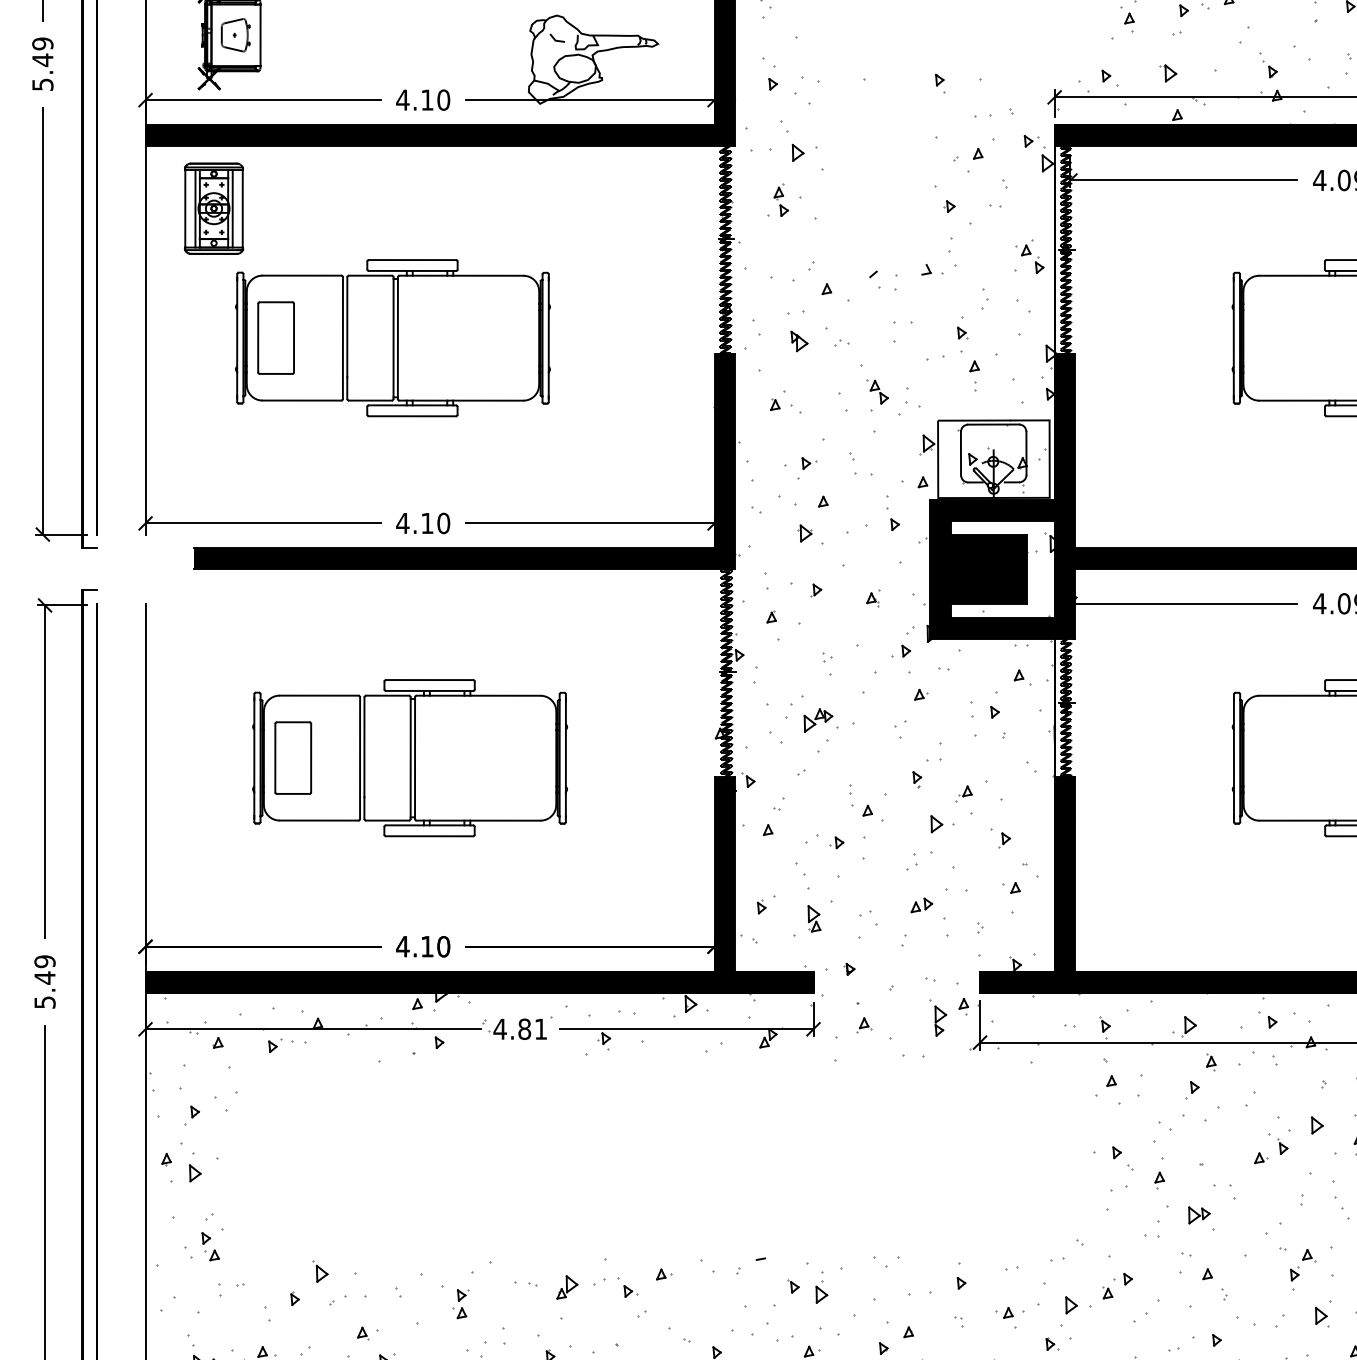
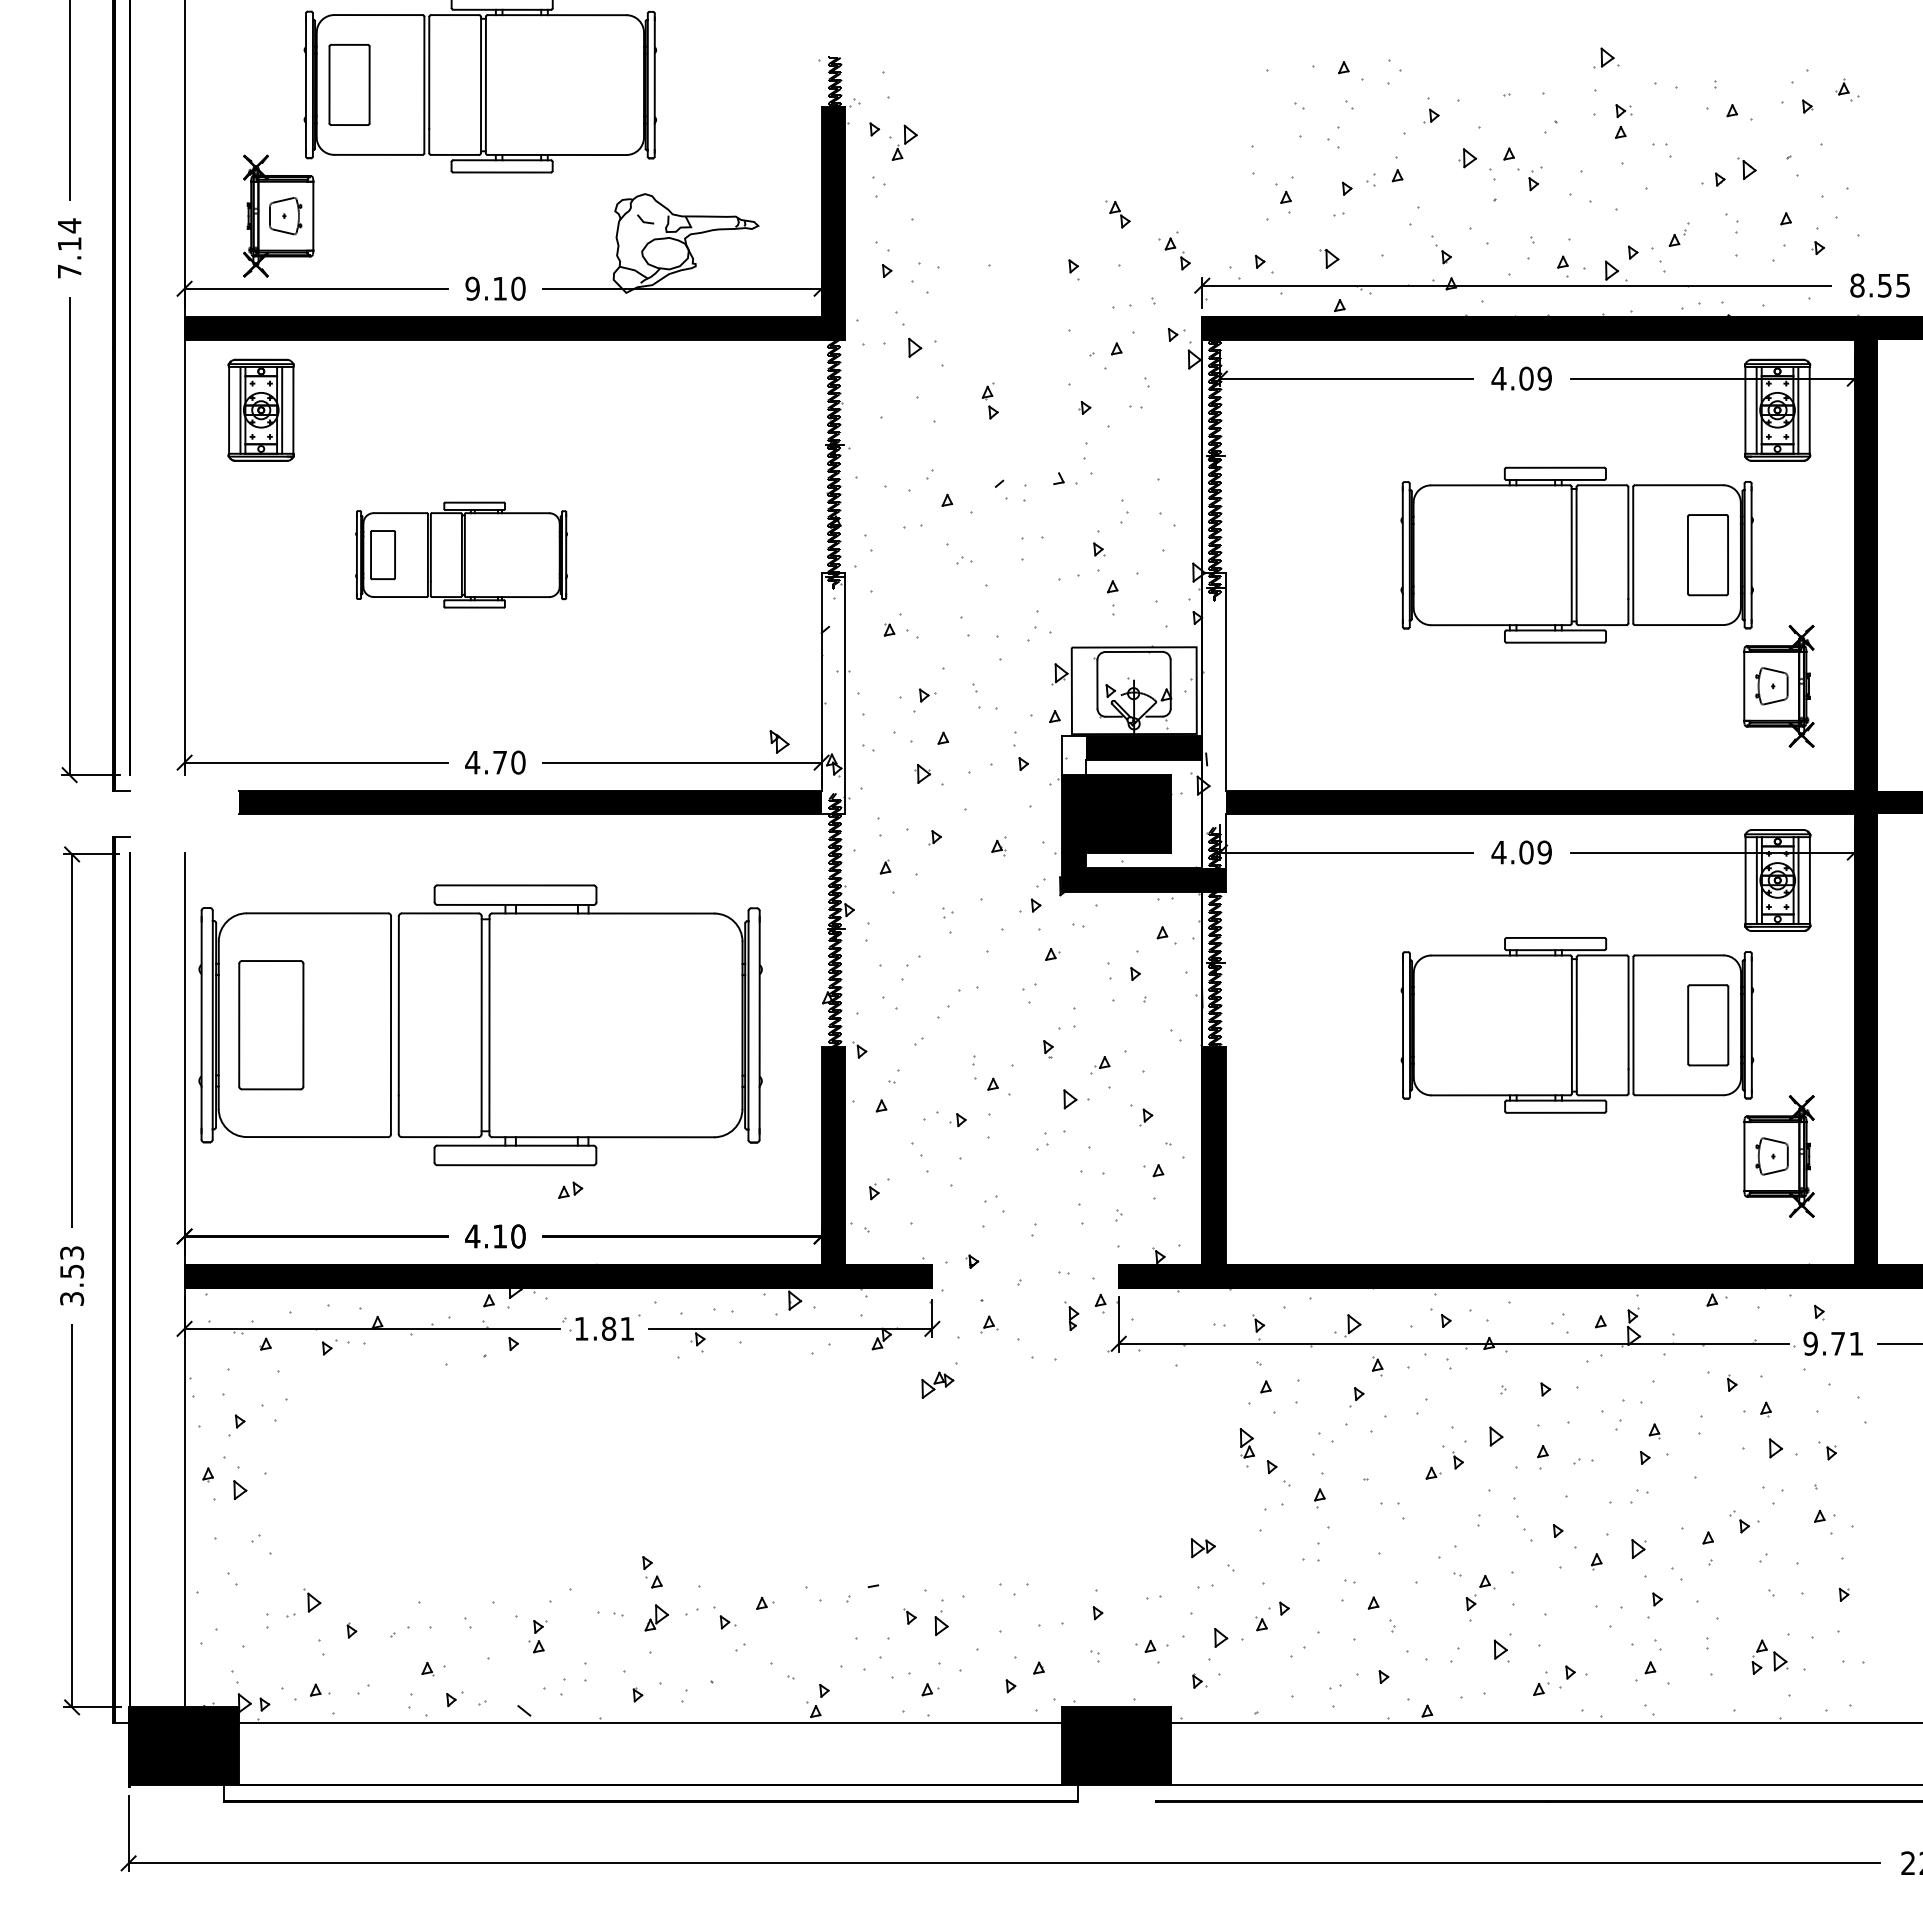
text: (42, 64) -> (69, 248), 5.49 -> 7.14
text: (402, 99) -> (472, 288), 4.10 -> 9.10
part: (780, 199) -> (989, 400), moved
part: (1029, 256) -> (1174, 250), moved
part: (392, 337) -> (461, 554), size x0.6
part: (799, 341) -> (779, 741), moved
part: (877, 392) -> (1117, 214), moved
fill: (724, 461) -> (832, 693), removed
fill: (1064, 485) -> (1213, 720), removed
fill: (939, 517) -> (1073, 755), removed
text: (426, 523) -> (499, 762), 4.10 -> 4.70
part: (818, 719) -> (937, 1384), moved
part: (409, 758) -> (480, 1025), size x1.6
part: (921, 904) -> (570, 1189), moved
part: (813, 919) -> (1246, 1443), moved
text: (45, 981) -> (72, 1275), 5.49 -> 3.53
part: (937, 1017) -> (1071, 1315), size x0.7
text: (500, 1028) -> (581, 1328), 4.81 -> 1.81
part: (1198, 1215) -> (1202, 1548), moved
part: (210, 1246) -> (652, 1572), moved
part: (320, 1271) -> (312, 1600), moved

